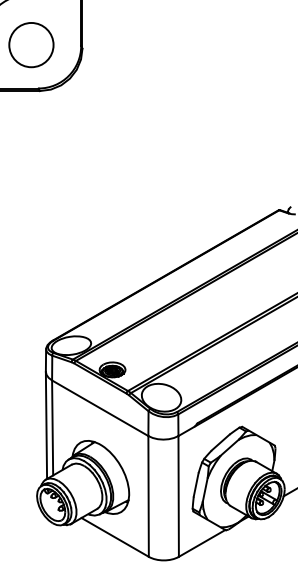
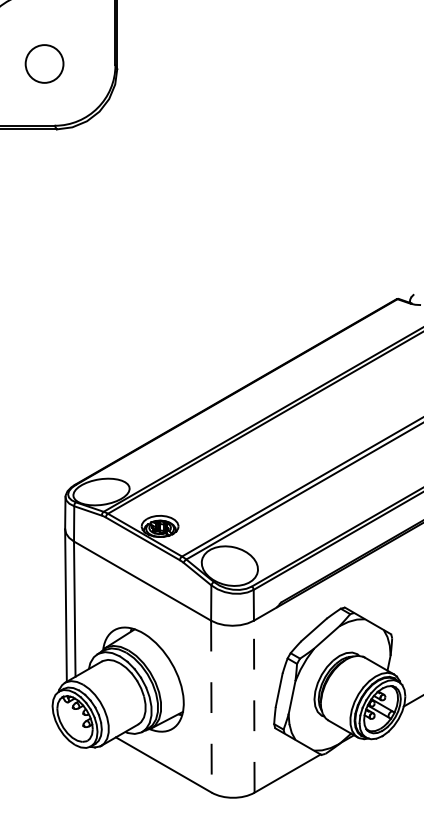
circle: (31, 44) -> (44, 63), size x0.6
line: (178, 495) -> (254, 705), solid -> dashed
line: (148, 496) -> (211, 706), solid -> dashed

